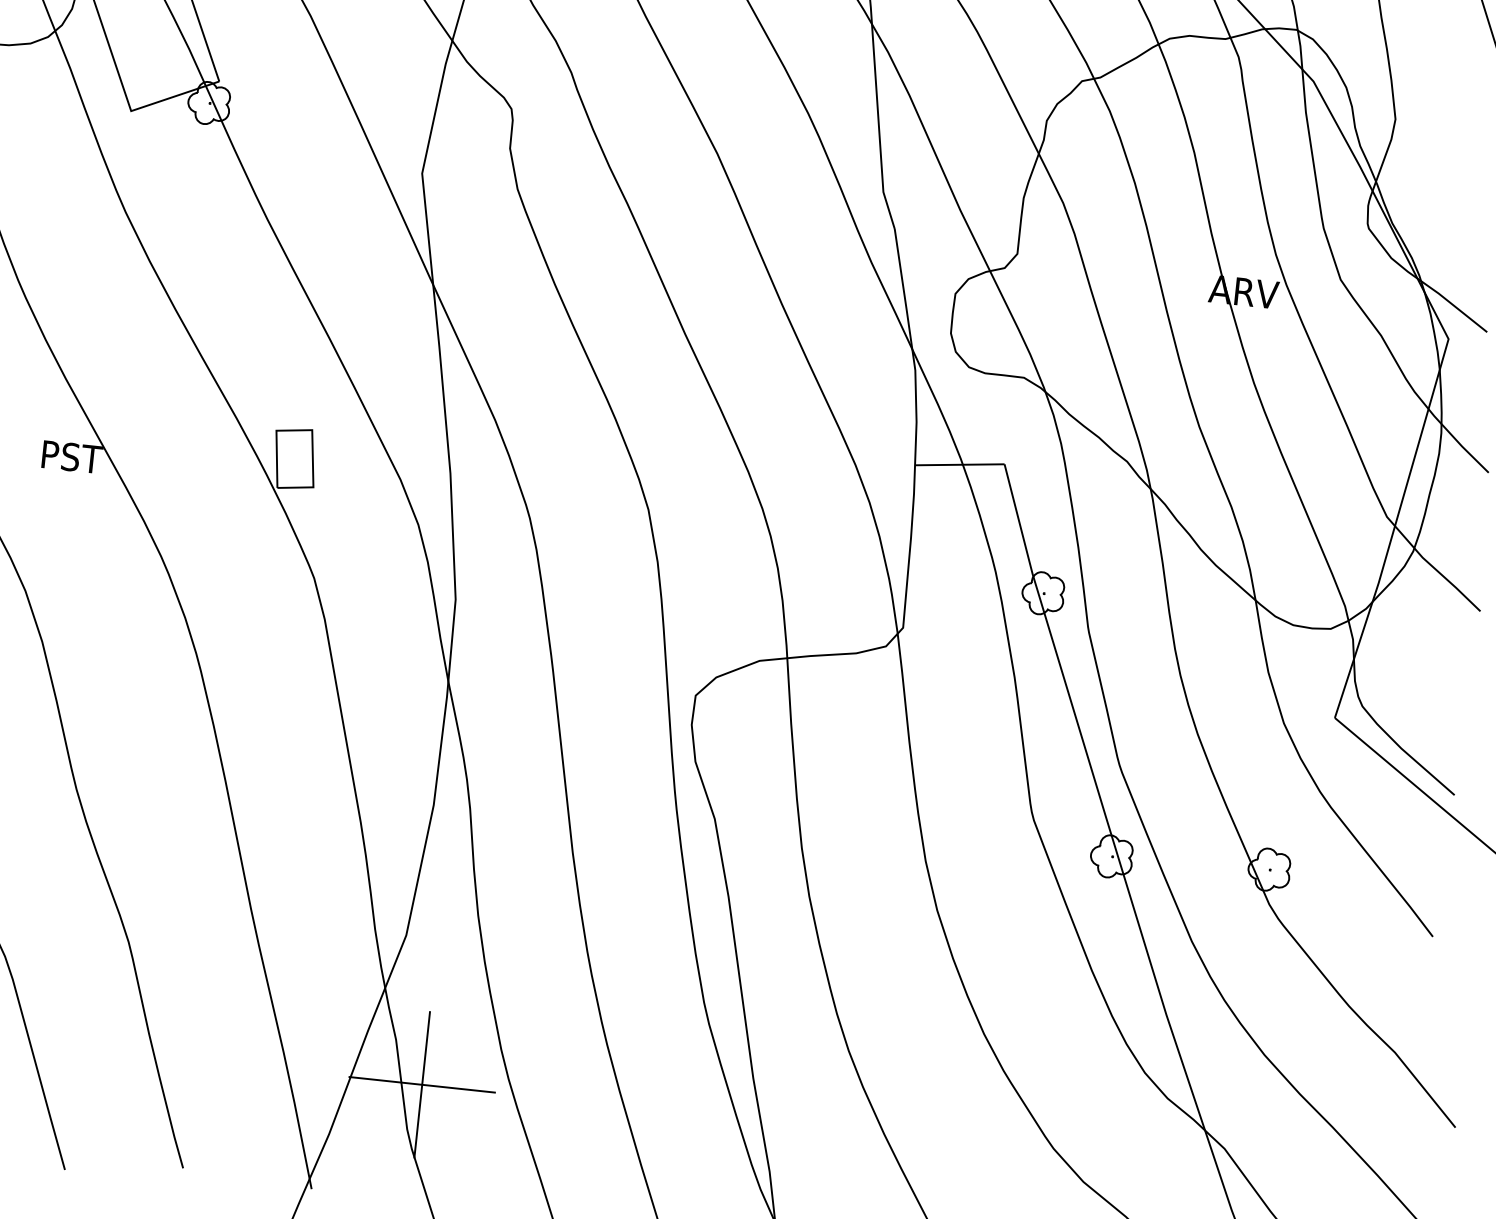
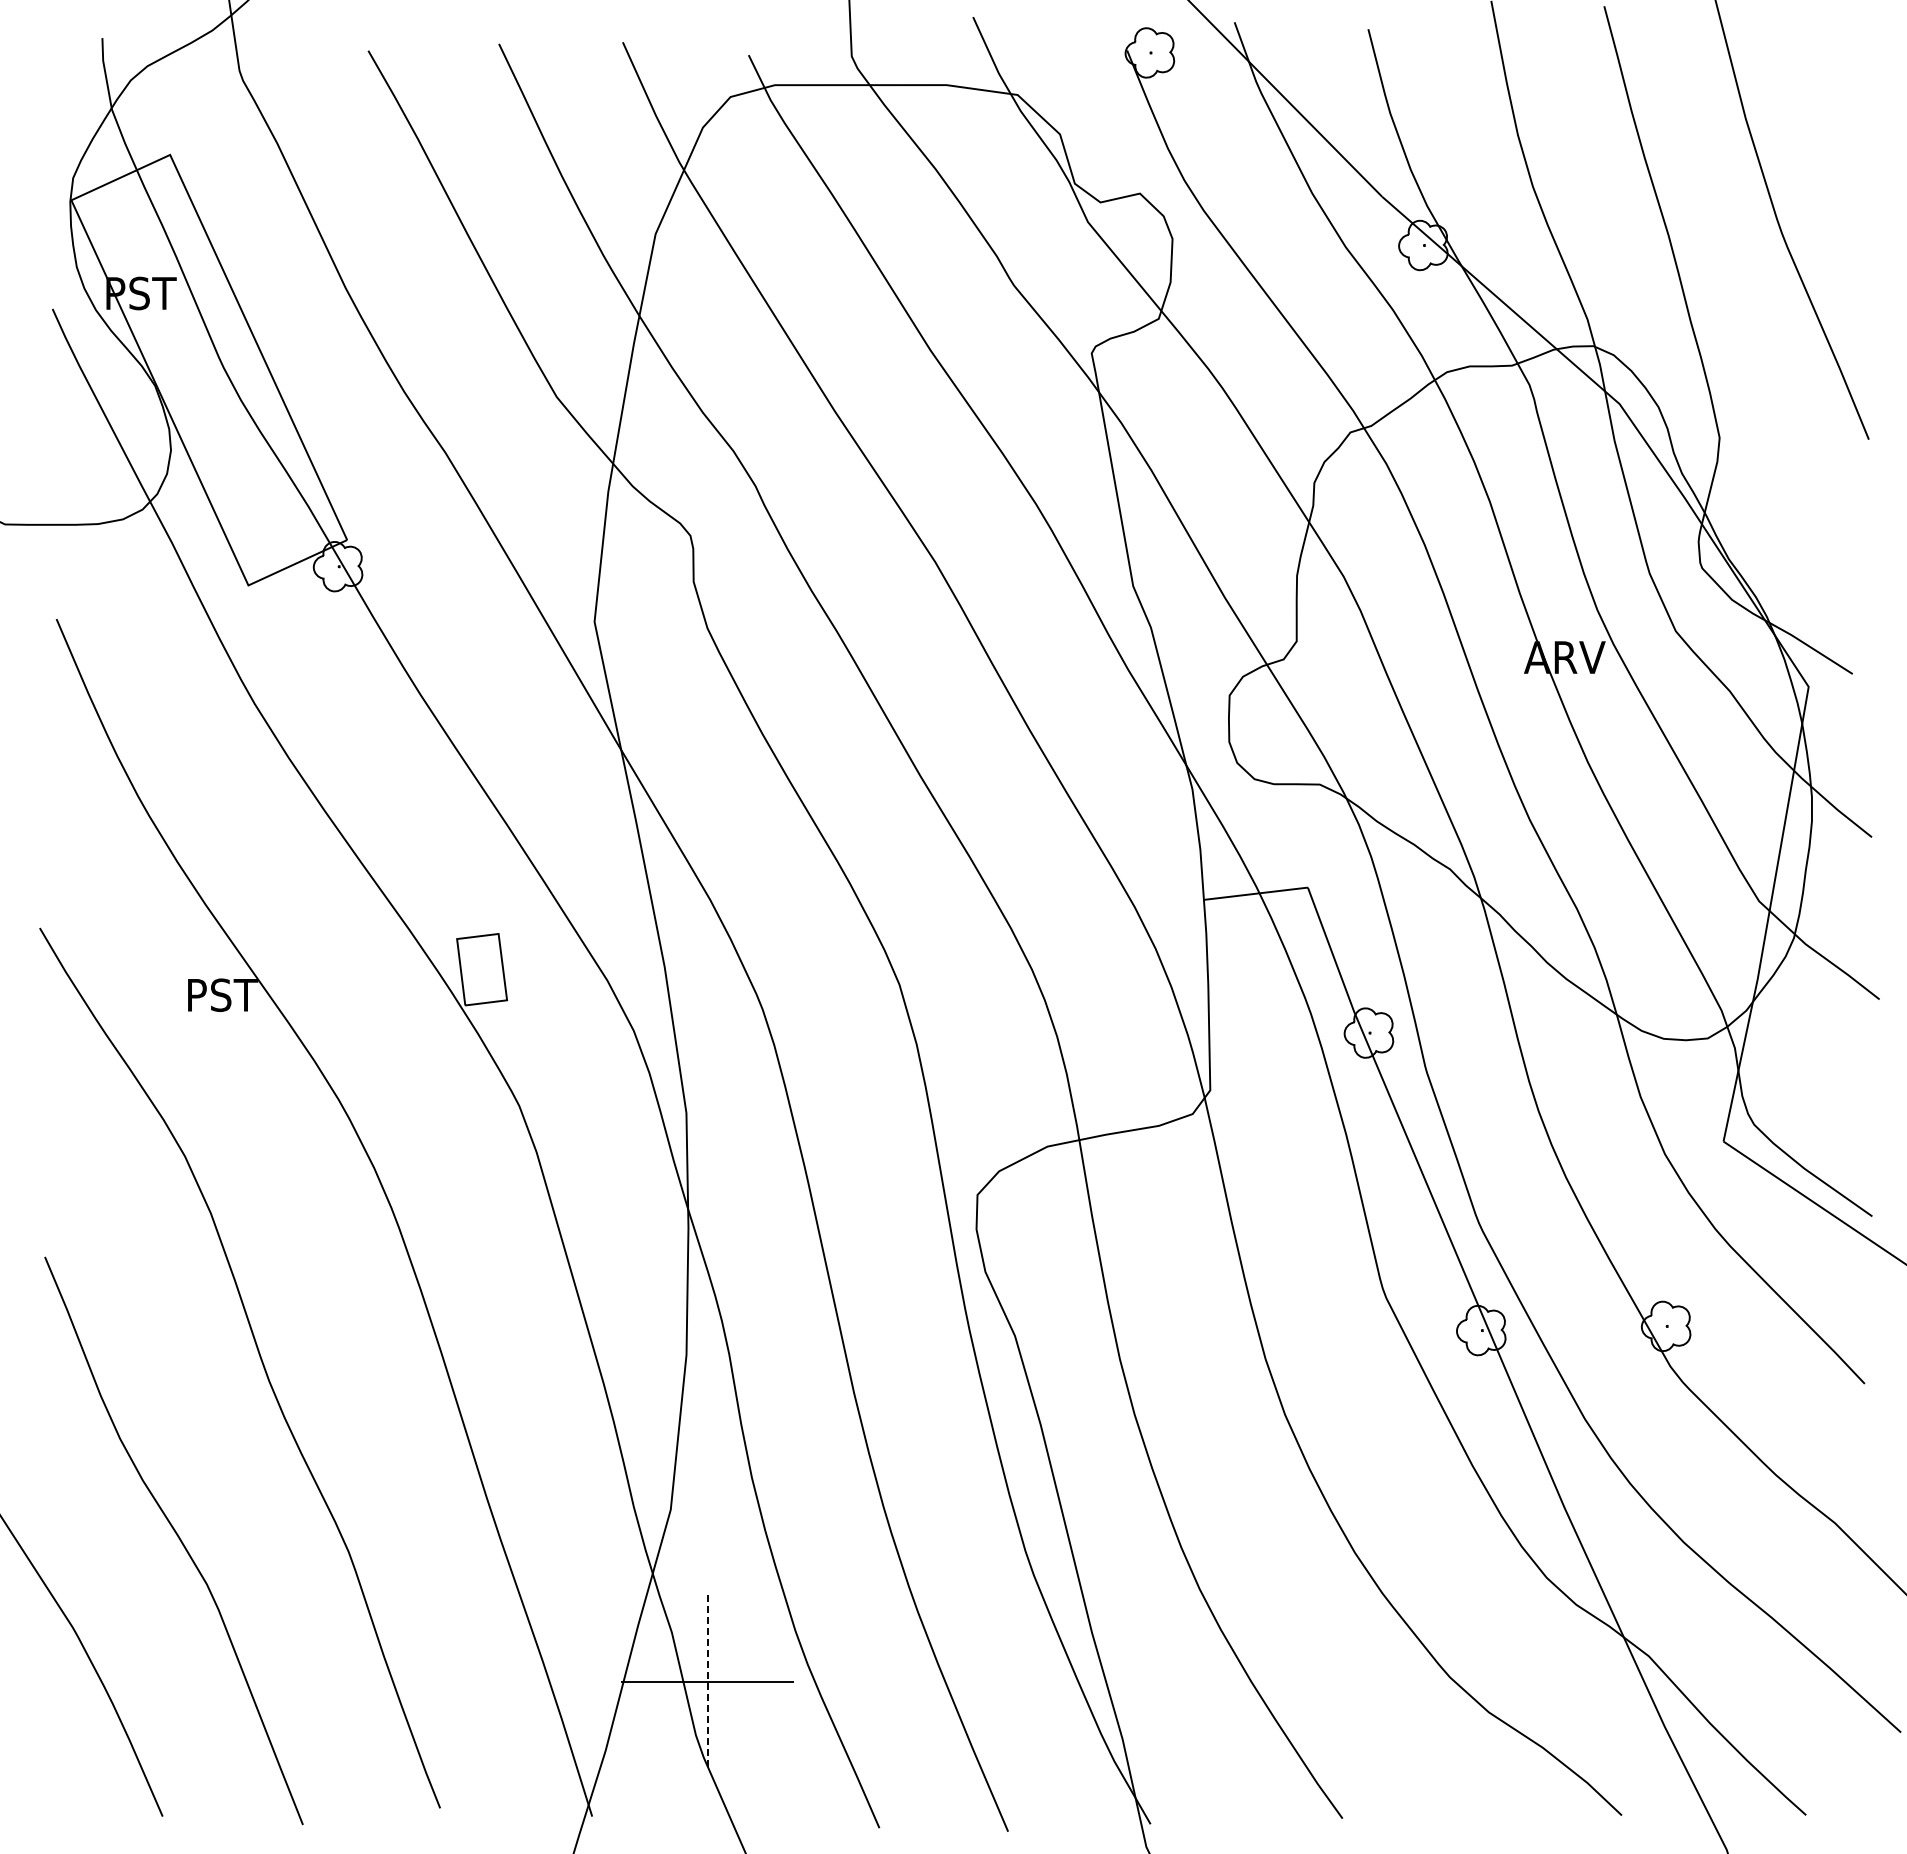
line: (421, 1084) -> (707, 1681), solid -> dashed

